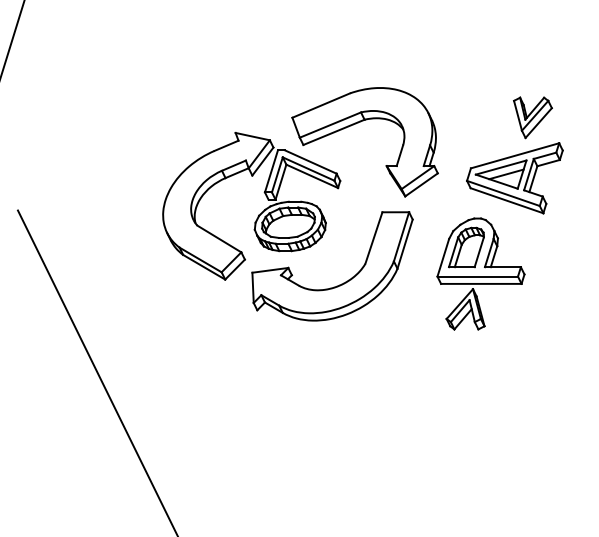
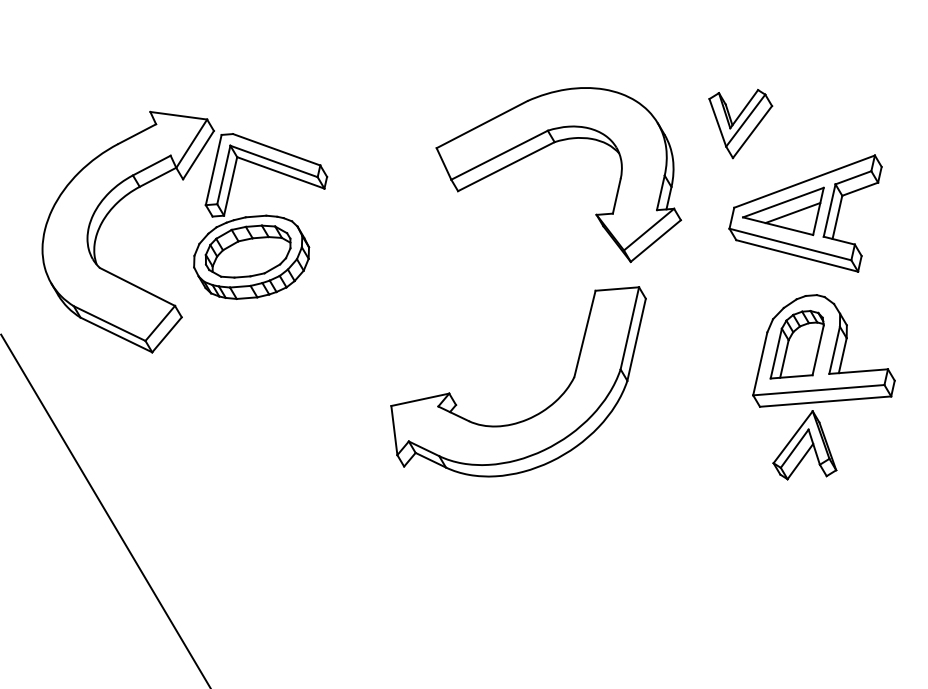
part: (532, 117) -> (741, 123), moved
part: (258, 214) -> (198, 241), moved
part: (480, 273) -> (822, 384), moved

